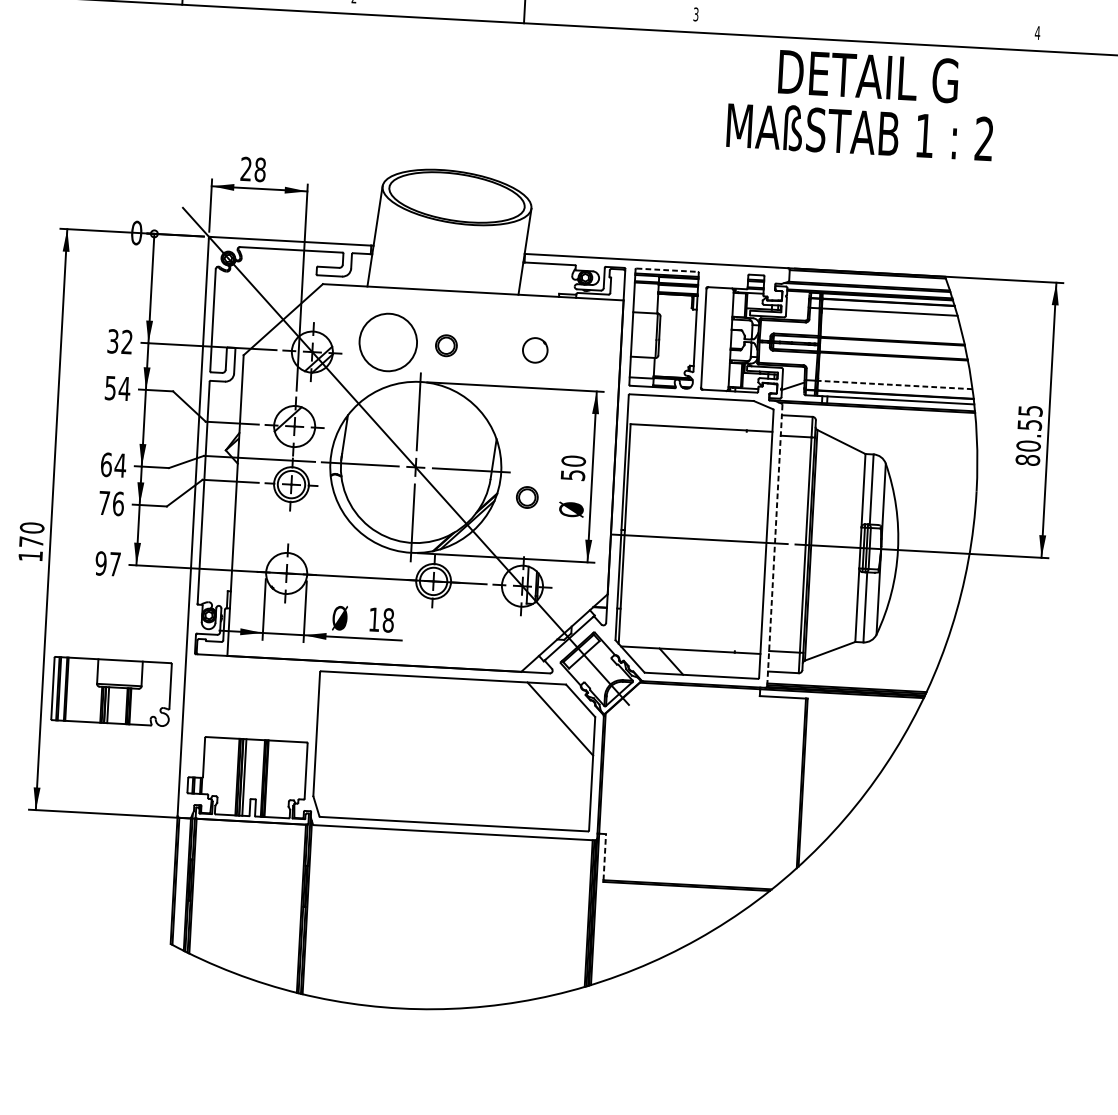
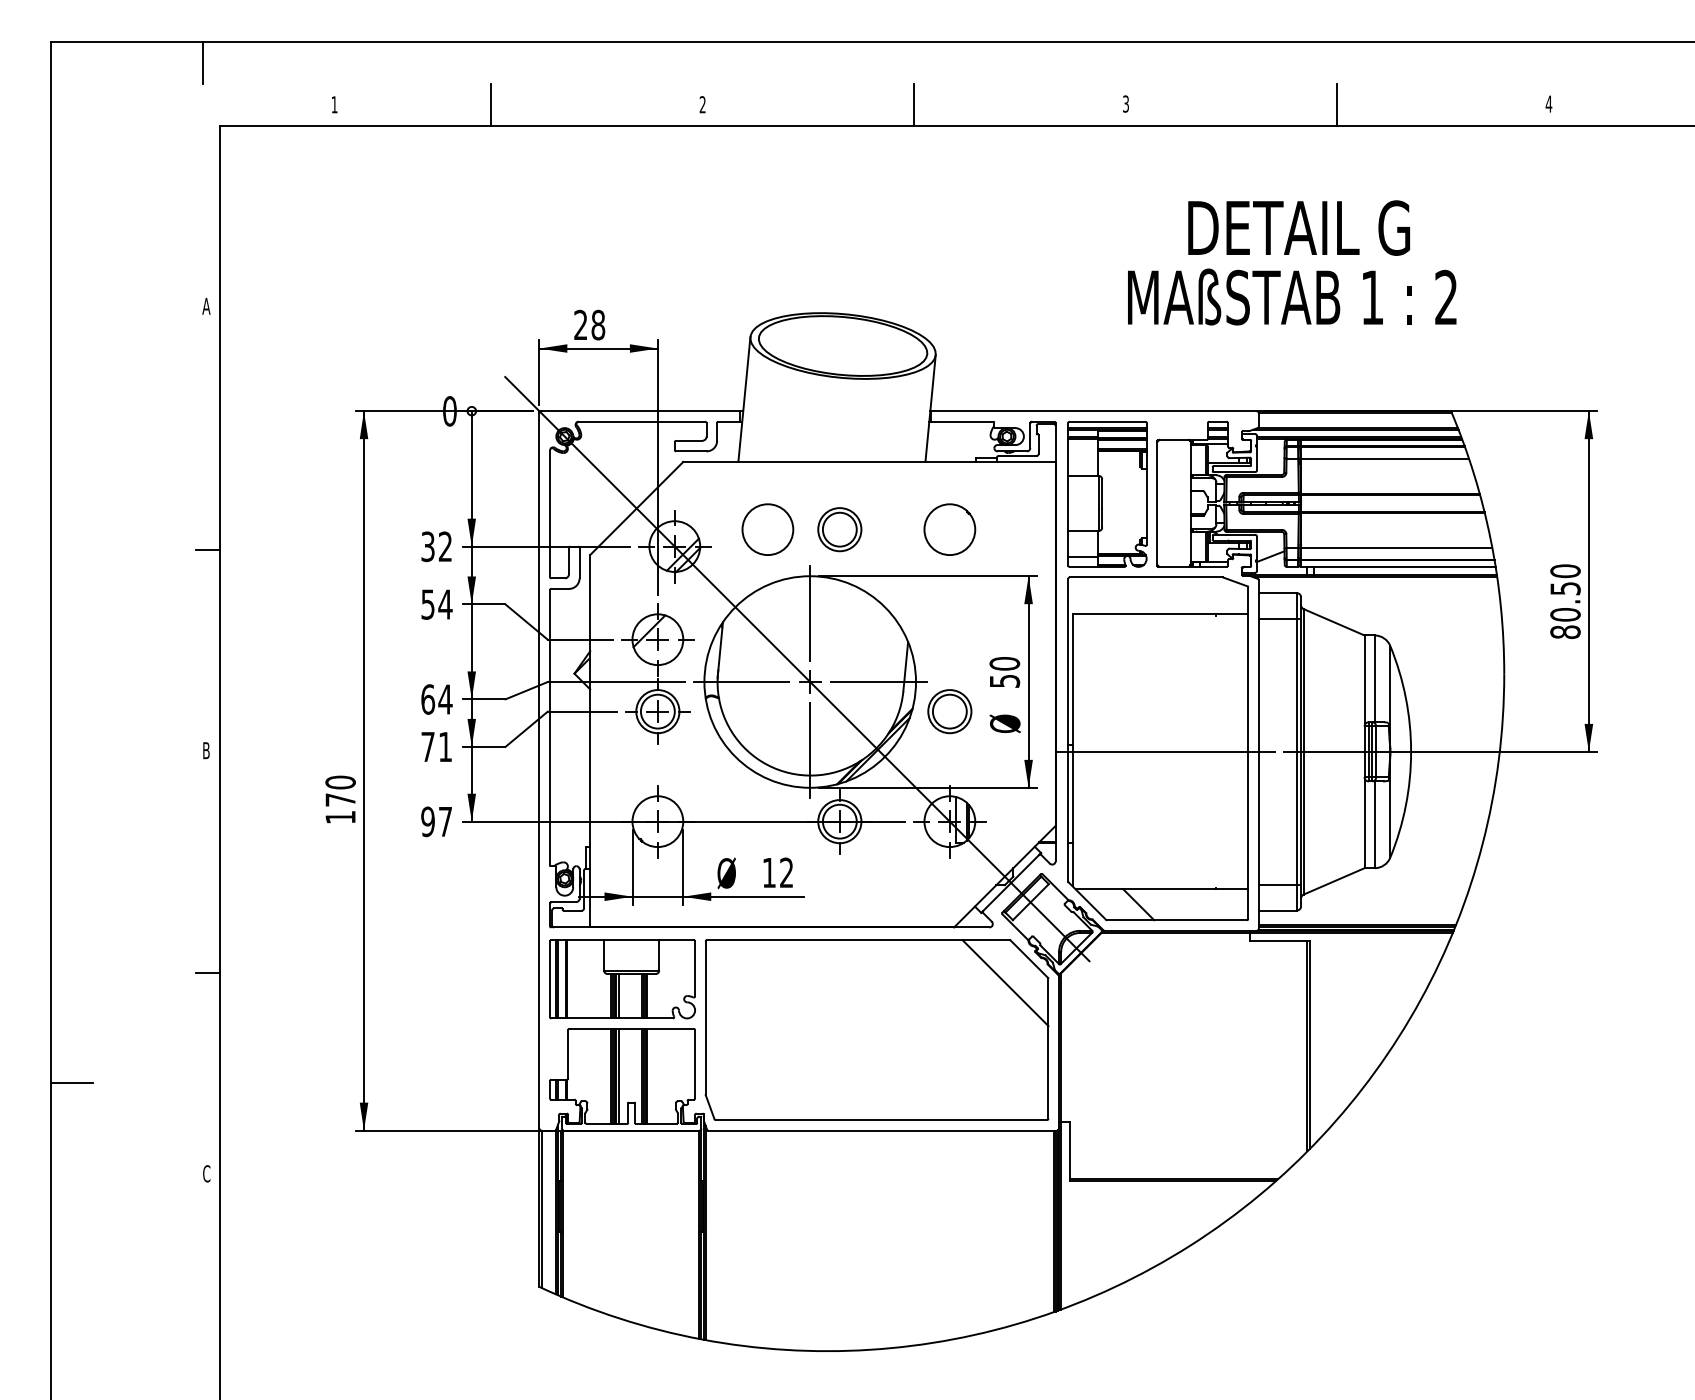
line: (866, 24) -> (1337, 105), added
text: (861, 103) -> (1292, 262), moved
line: (667, 270) -> (1107, 421), dashed -> solid
circle: (387, 342) -> (767, 529), size x0.71
part: (446, 345) -> (839, 529), size x1.67
part: (534, 350) -> (949, 529), size x1.67
line: (895, 385) -> (1396, 548), dashed -> solid
text: (1030, 411) -> (1565, 571), 80.55 -> 80.50
part: (526, 497) -> (949, 711), size x1.67
text: (118, 503) -> (445, 746), 76 -> 71
line: (774, 545) -> (1258, 754), dashed -> solid
text: (388, 620) -> (786, 872), 18 -> 12
part: (111, 691) -> (622, 979), moved
line: (604, 857) -> (1069, 1150), dashed -> solid

